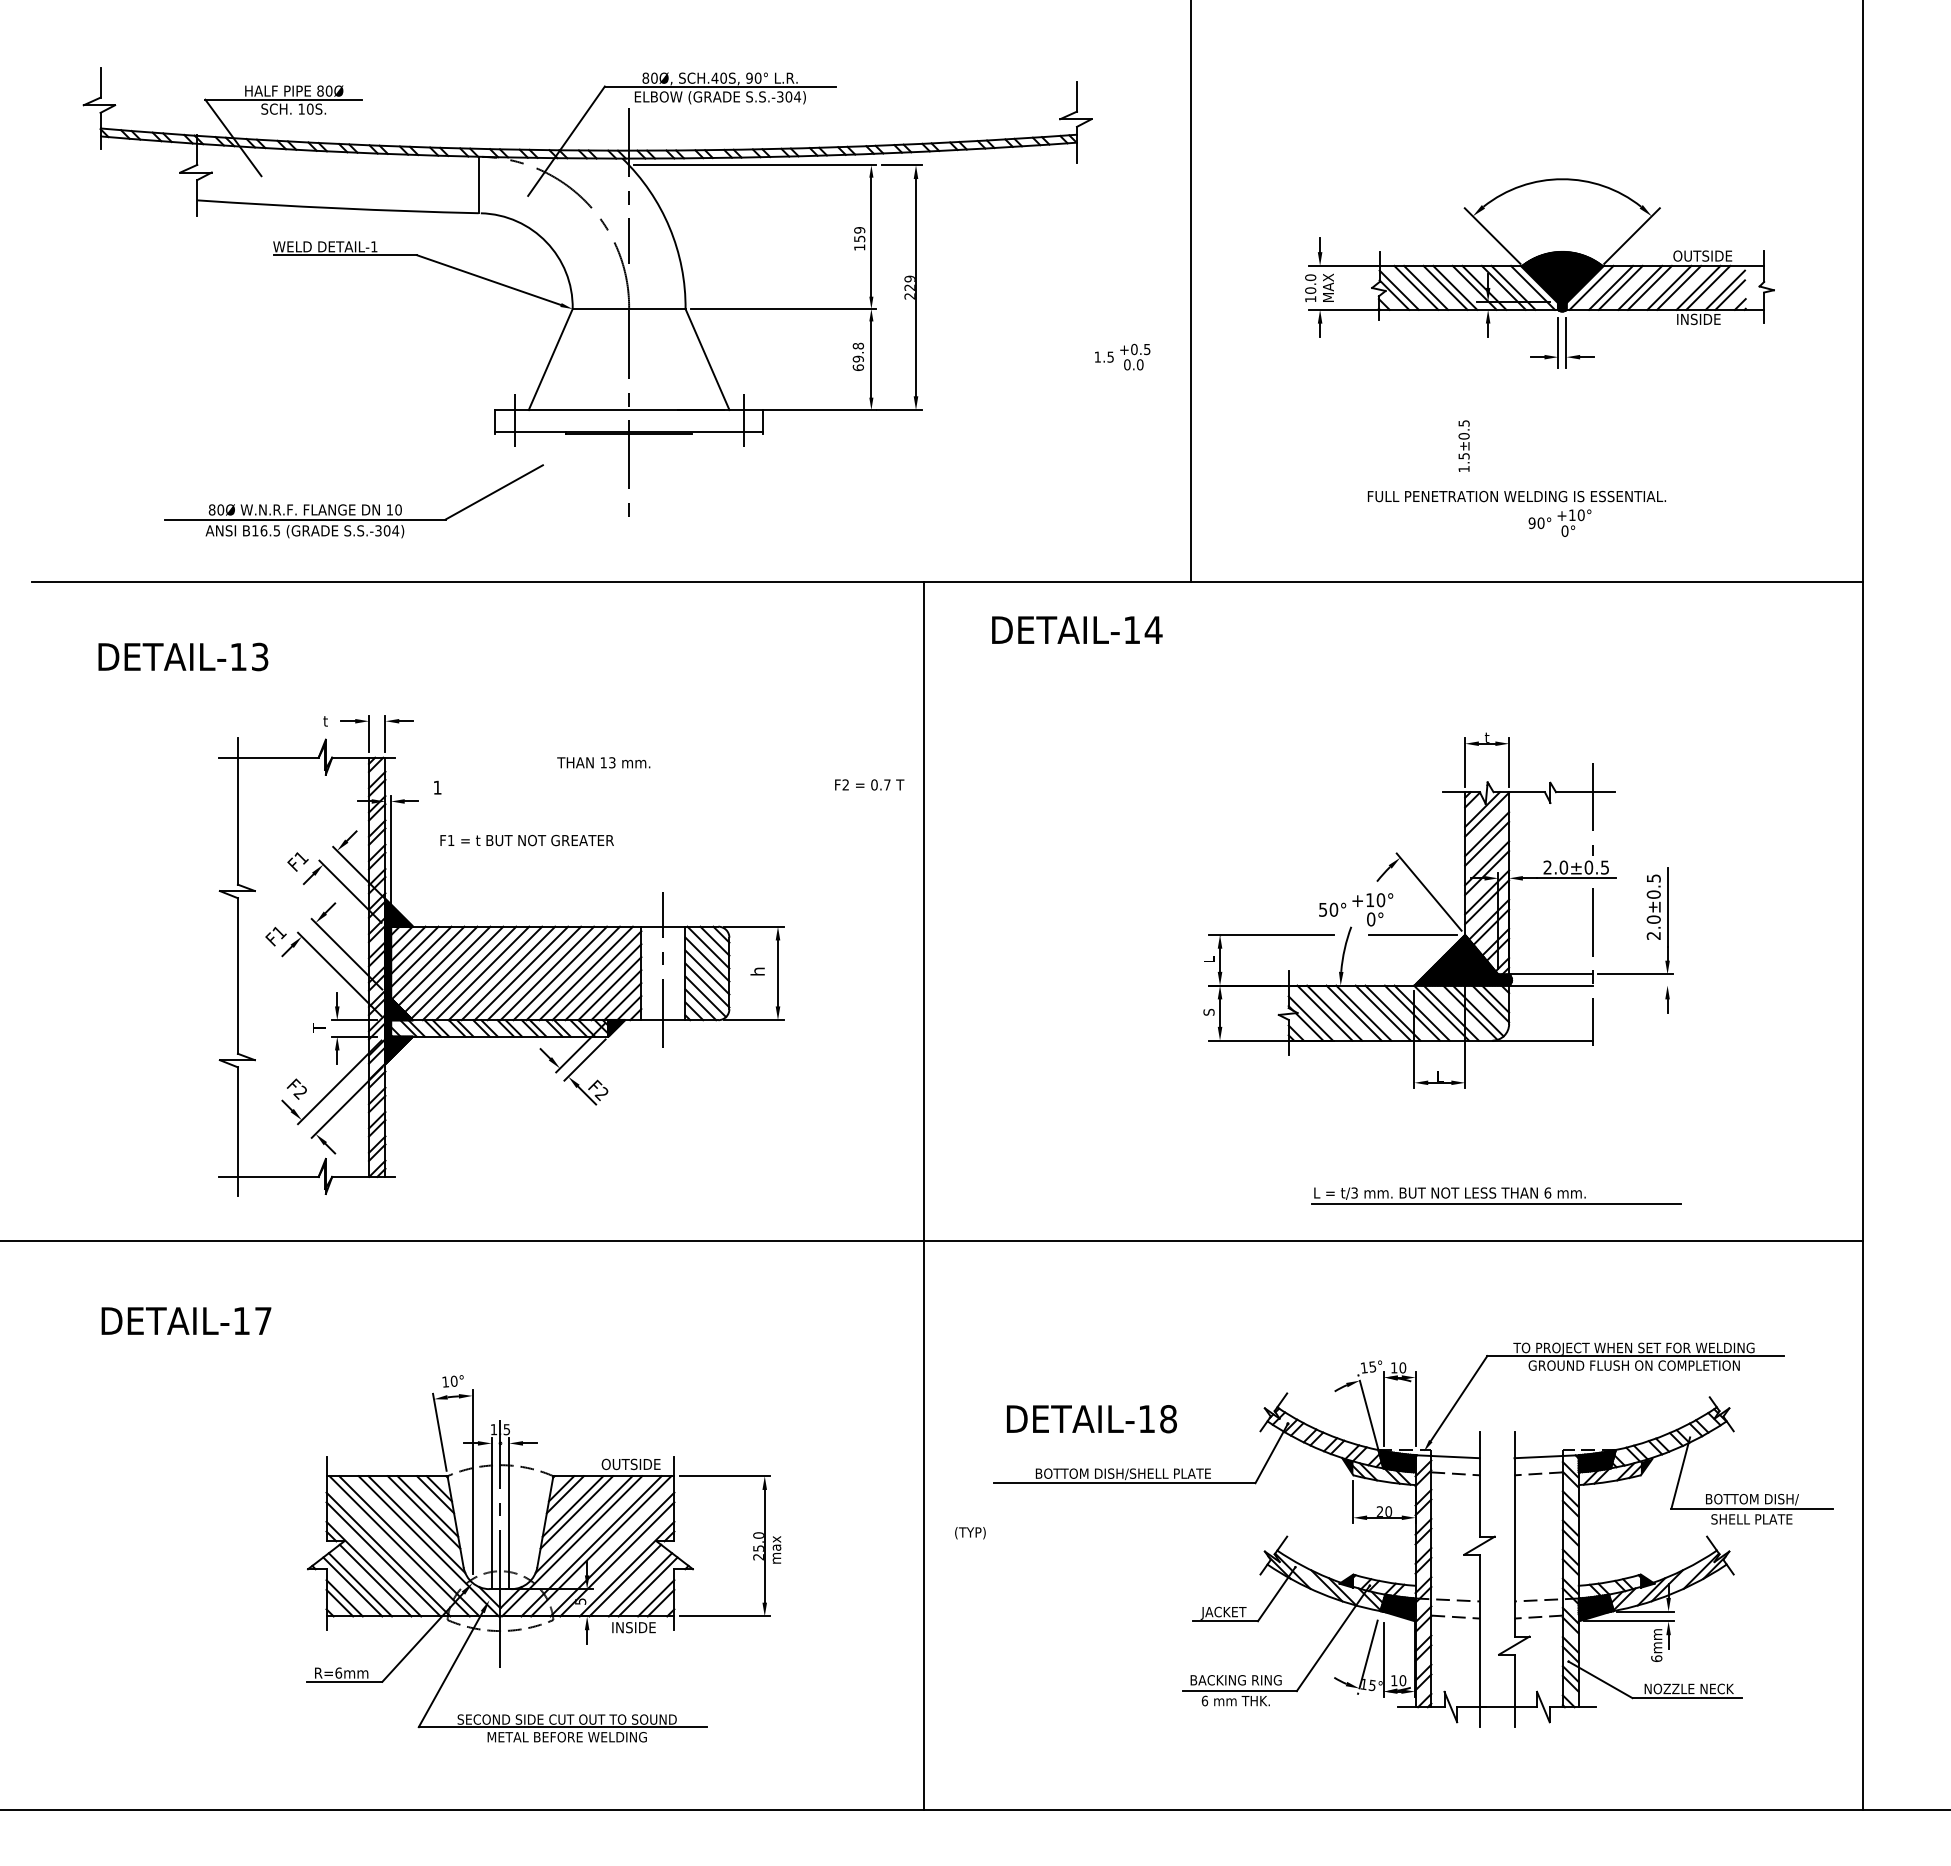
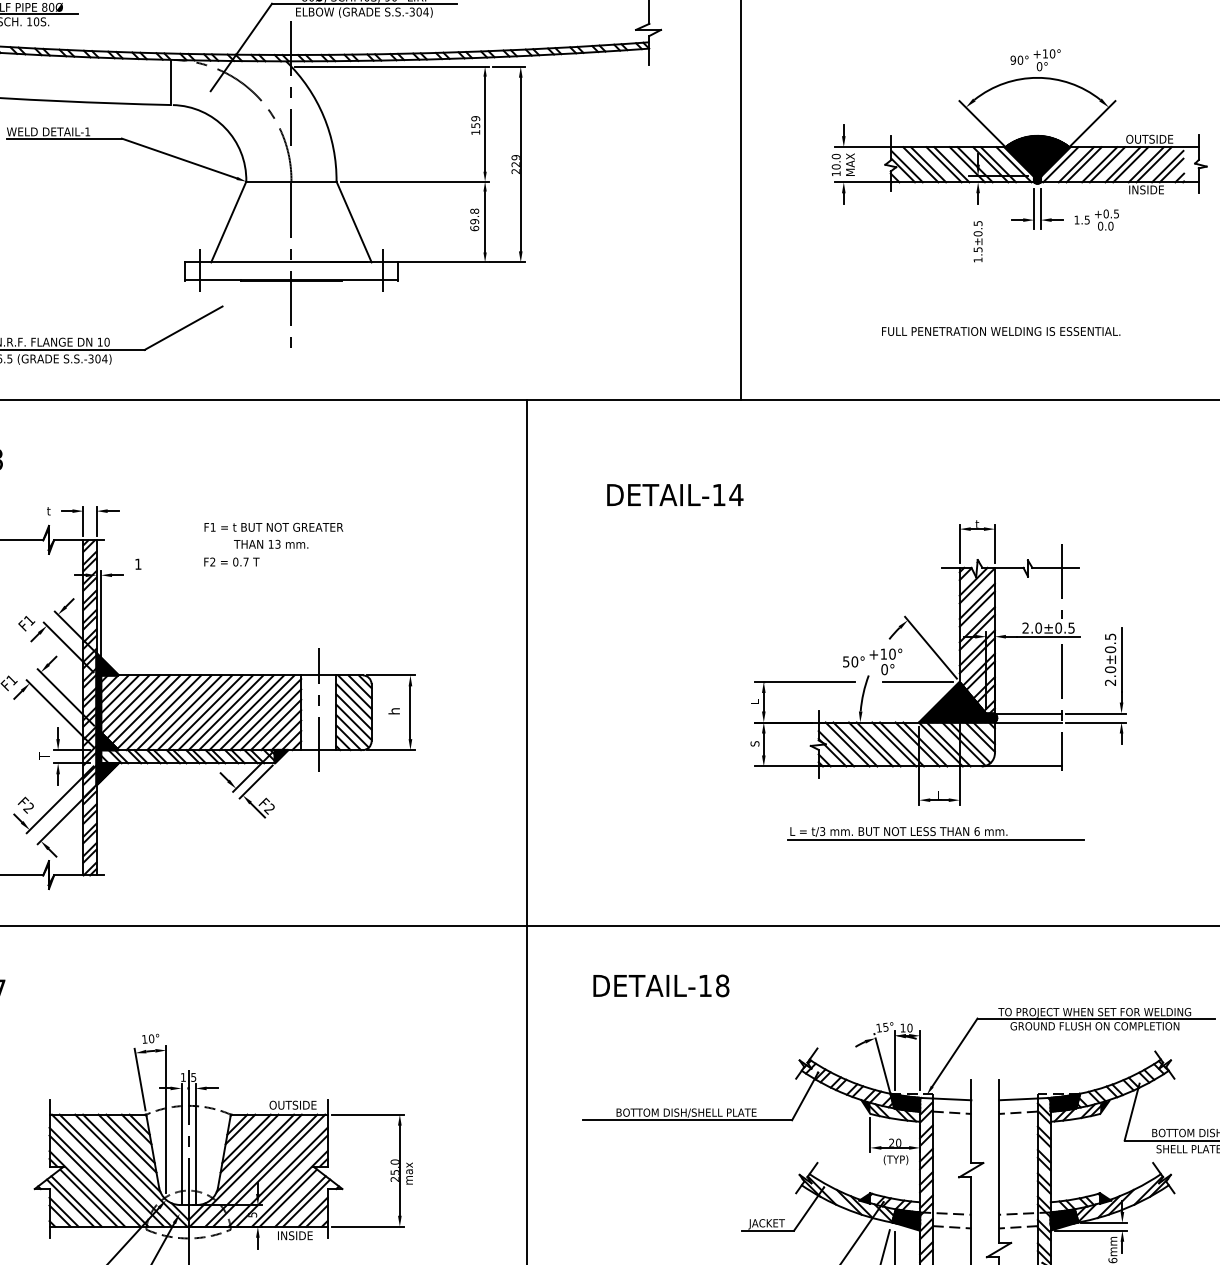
text: (1122, 356) -> (1096, 219), moved
text: (1463, 445) -> (977, 241), moved
text: (1559, 522) -> (1035, 59), moved
text: (1077, 629) -> (675, 494), moved
text: (869, 784) -> (231, 561), moved
text: (526, 840) -> (273, 527), moved
line: (1635, 985) -> (1095, 722), added
part: (1496, 1195) -> (936, 833), moved
text: (1091, 1419) -> (661, 986), moved
text: (970, 1533) -> (896, 1160), moved

